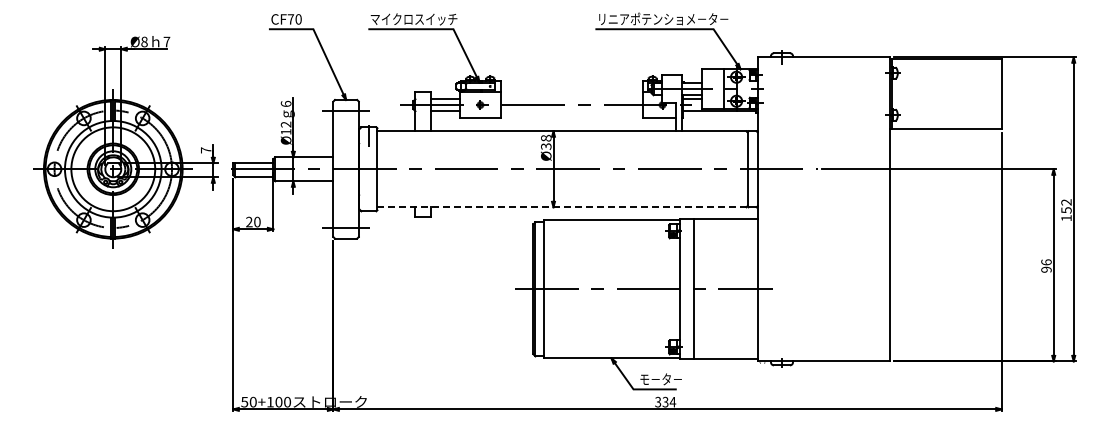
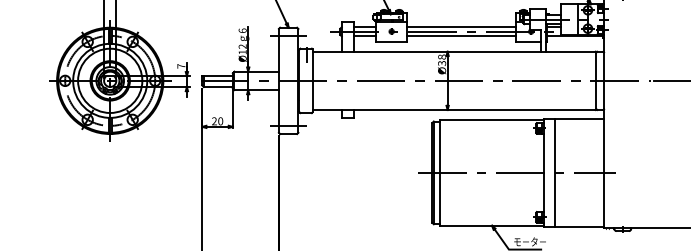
line: (571, 99) -> (461, 27), added
line: (571, 111) -> (461, 36), added
line: (562, 207) -> (454, 110), dashed -> solid

